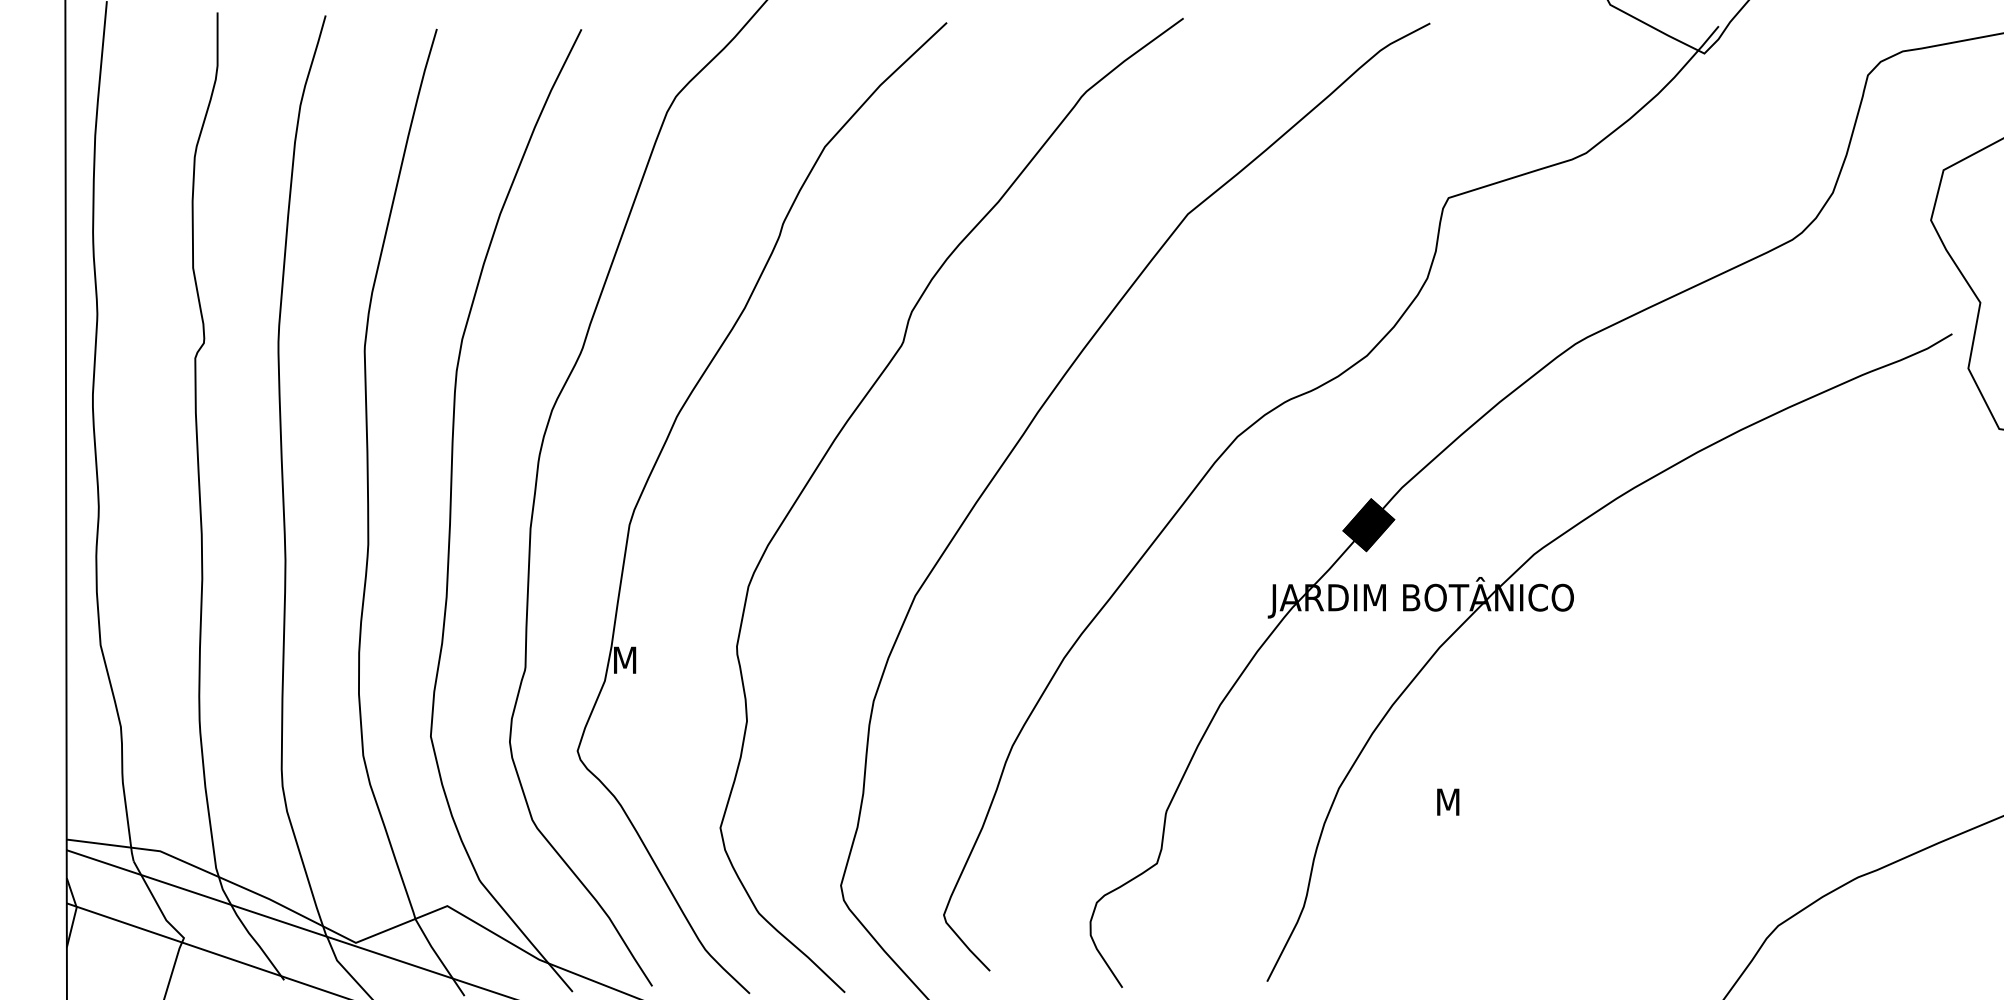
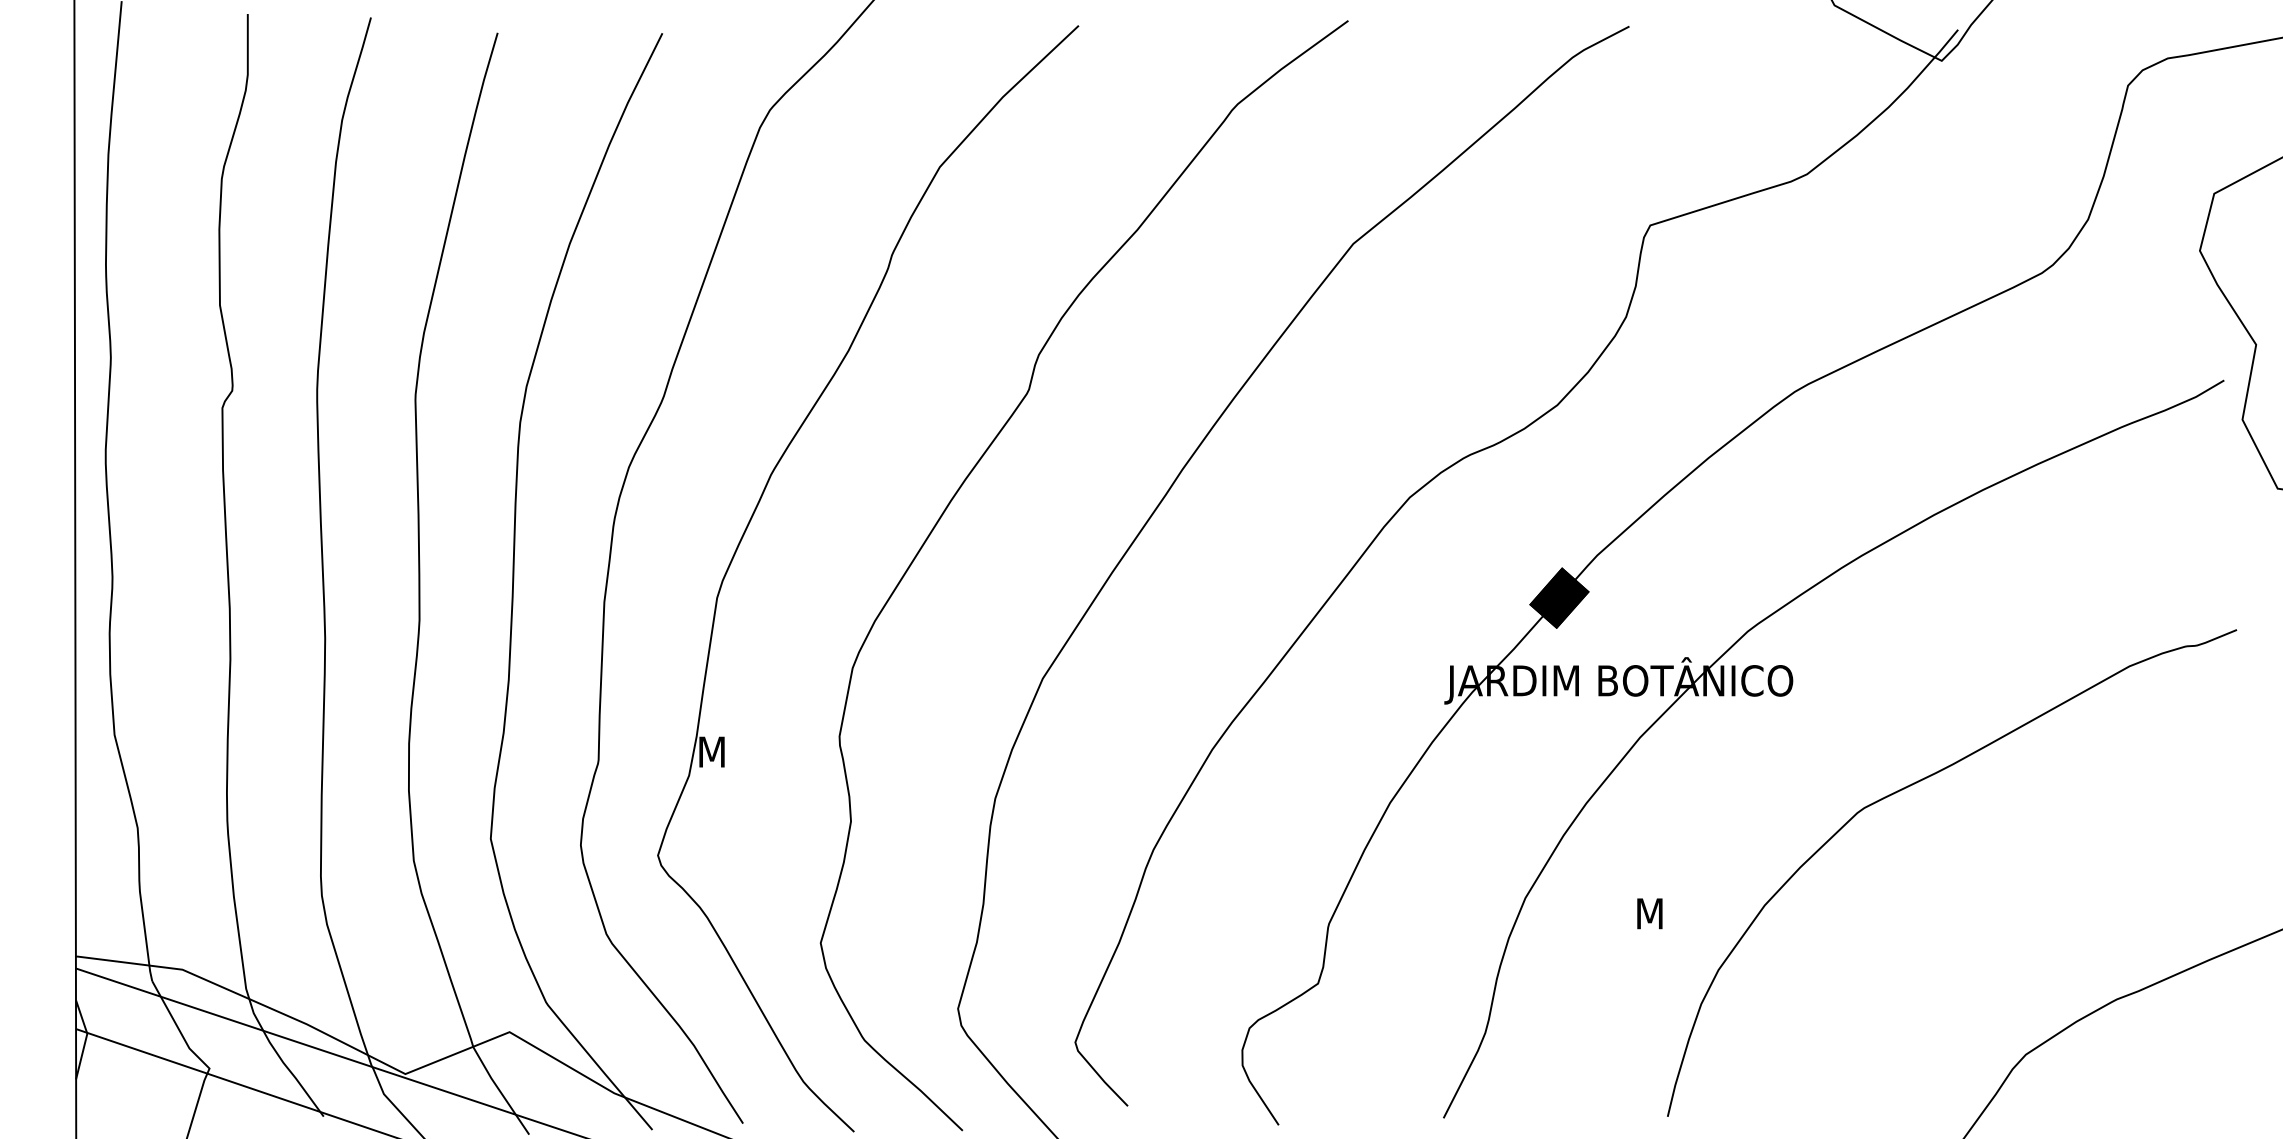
curve: (1675, 691) -> (1908, 787), added

